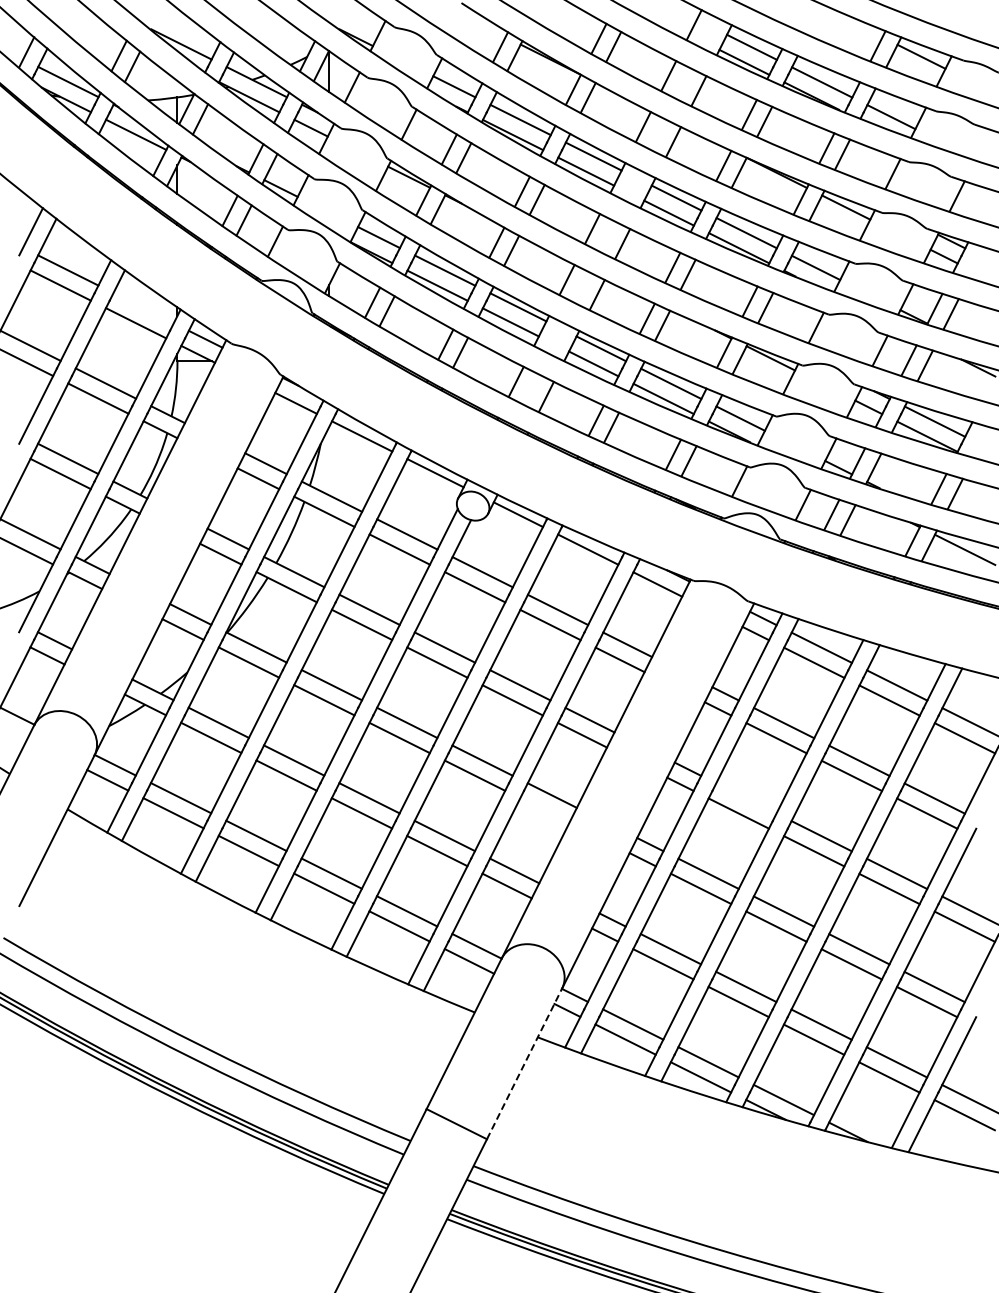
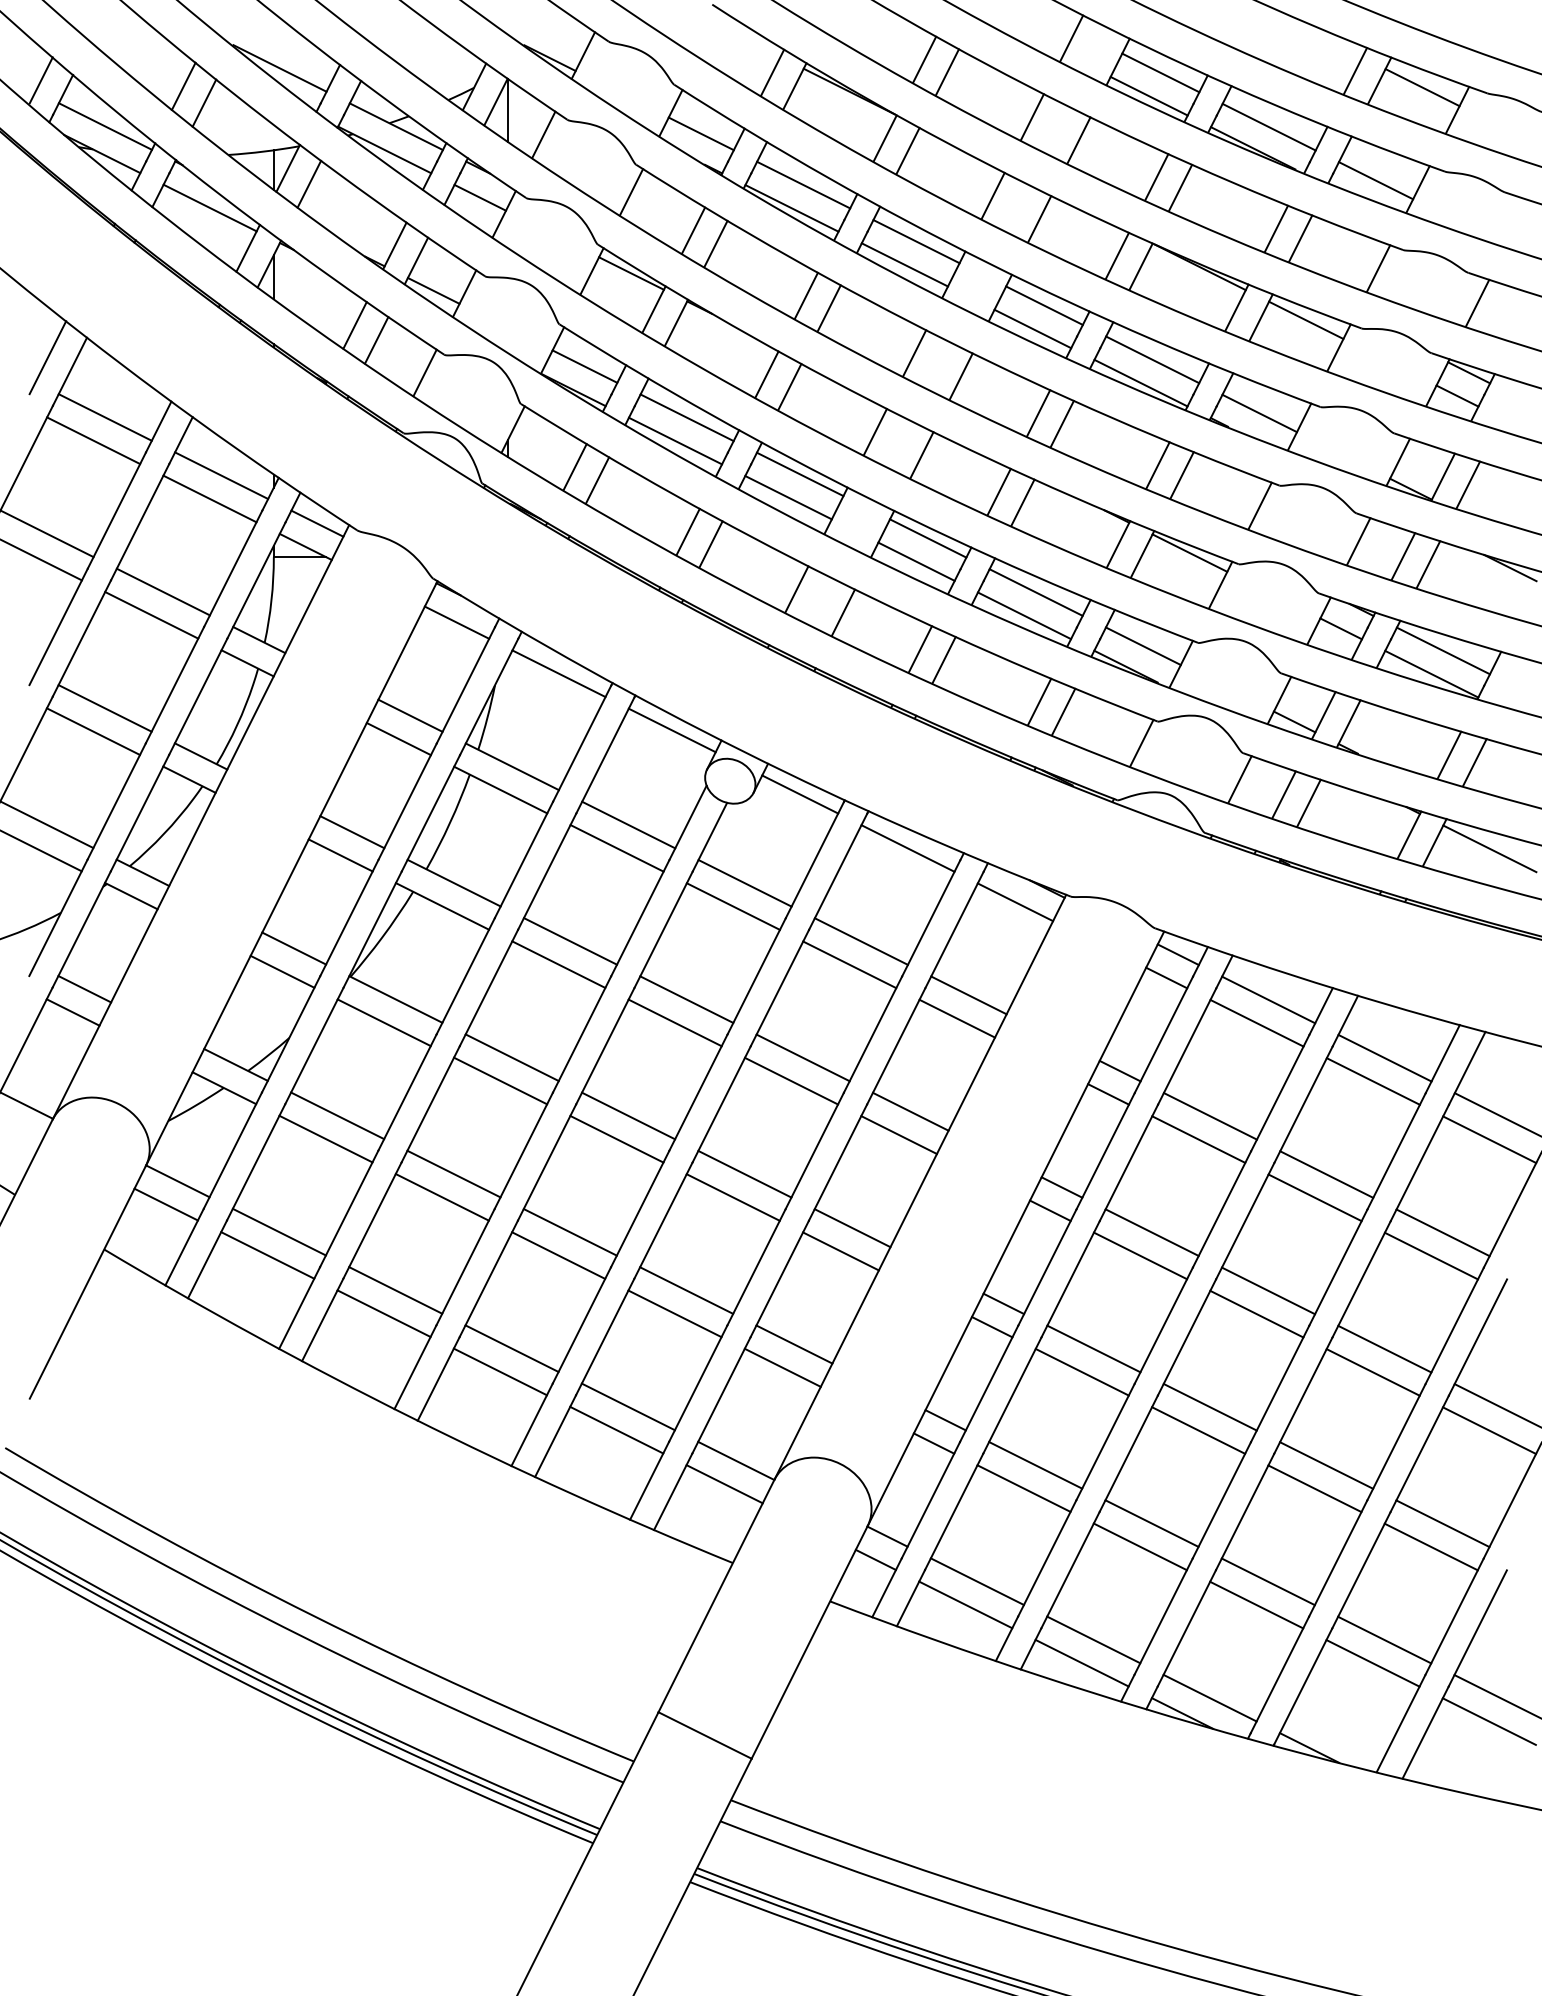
line: (143, 308) -> (221, 476), added
line: (746, 798) -> (1152, 1232), added
line: (544, 810) -> (840, 1251), added
line: (524, 1063) -> (809, 1641), dashed -> solid

